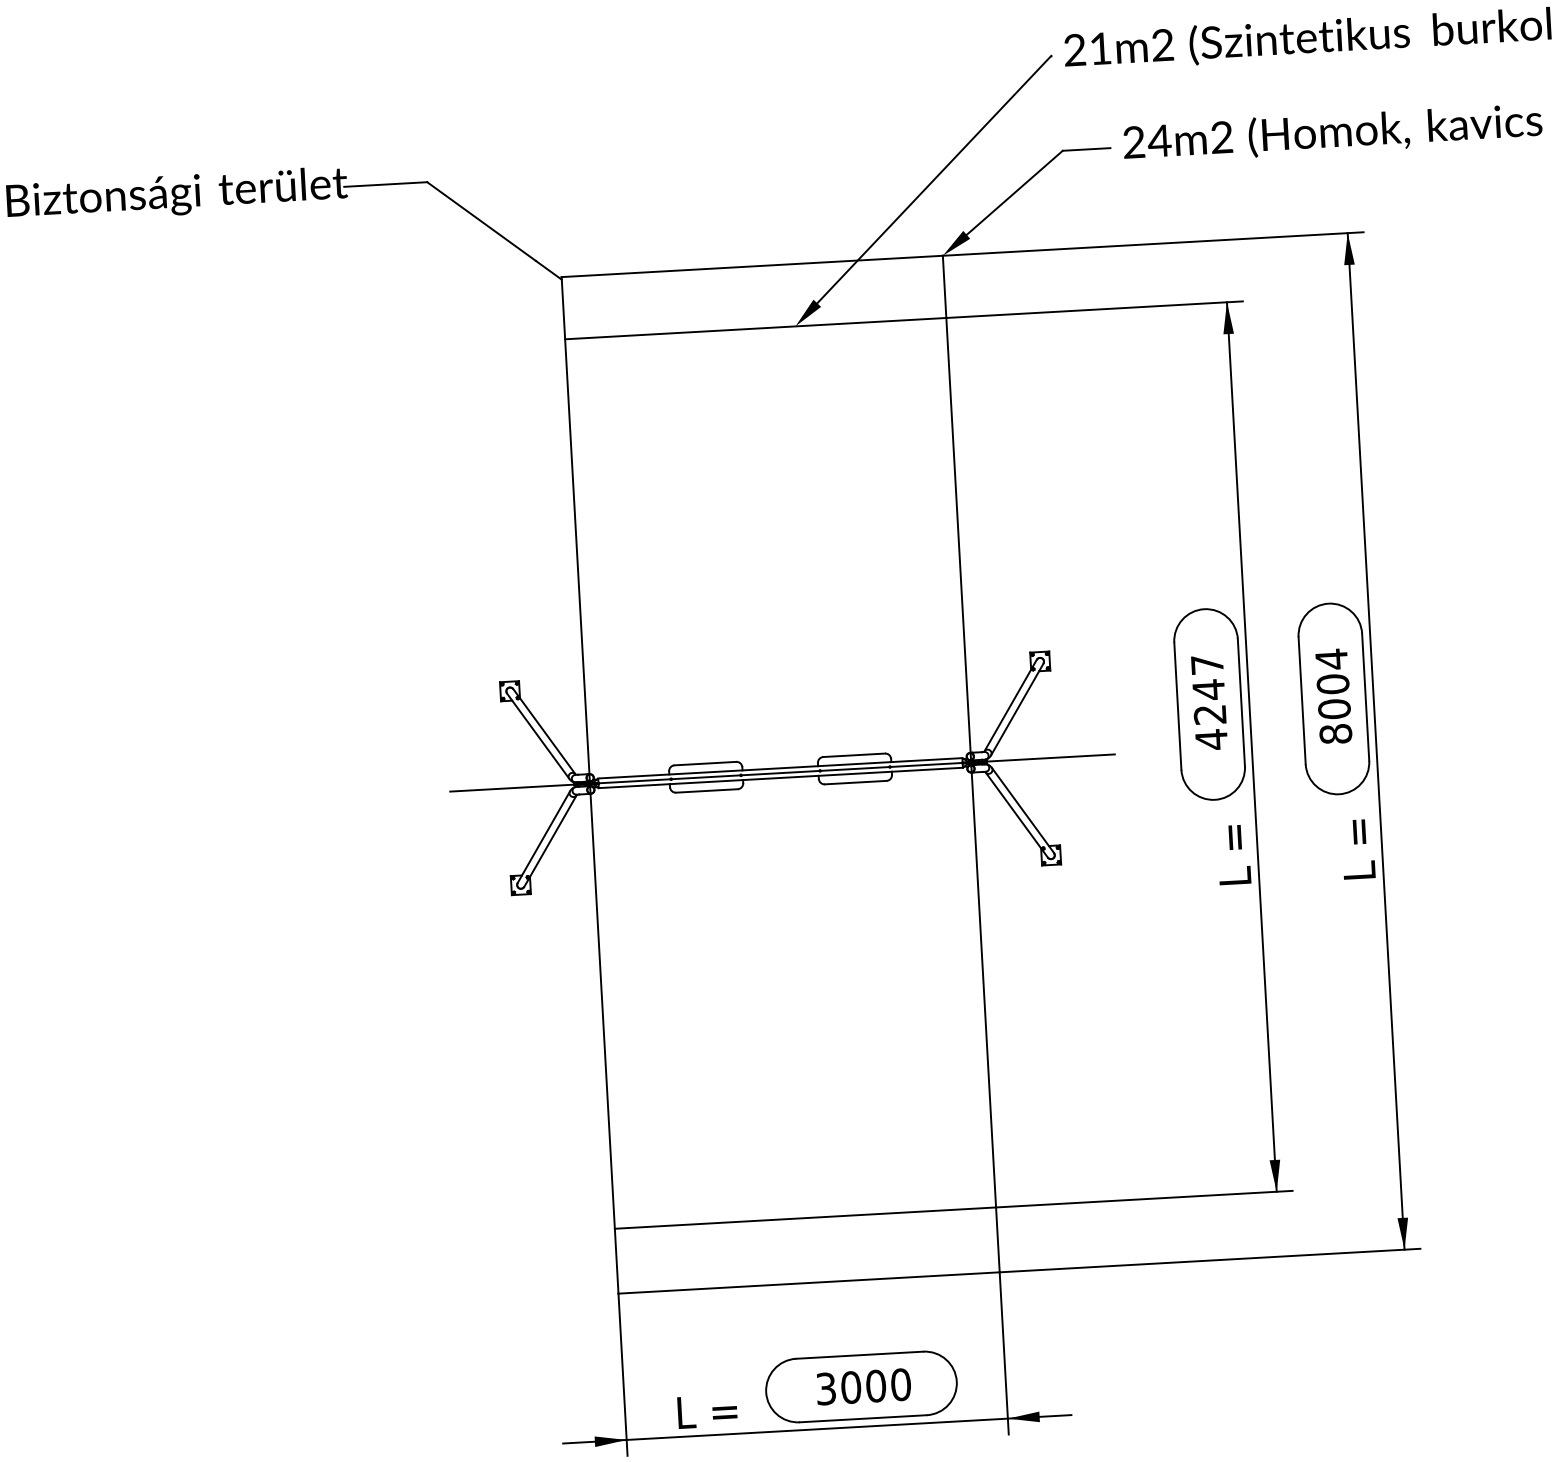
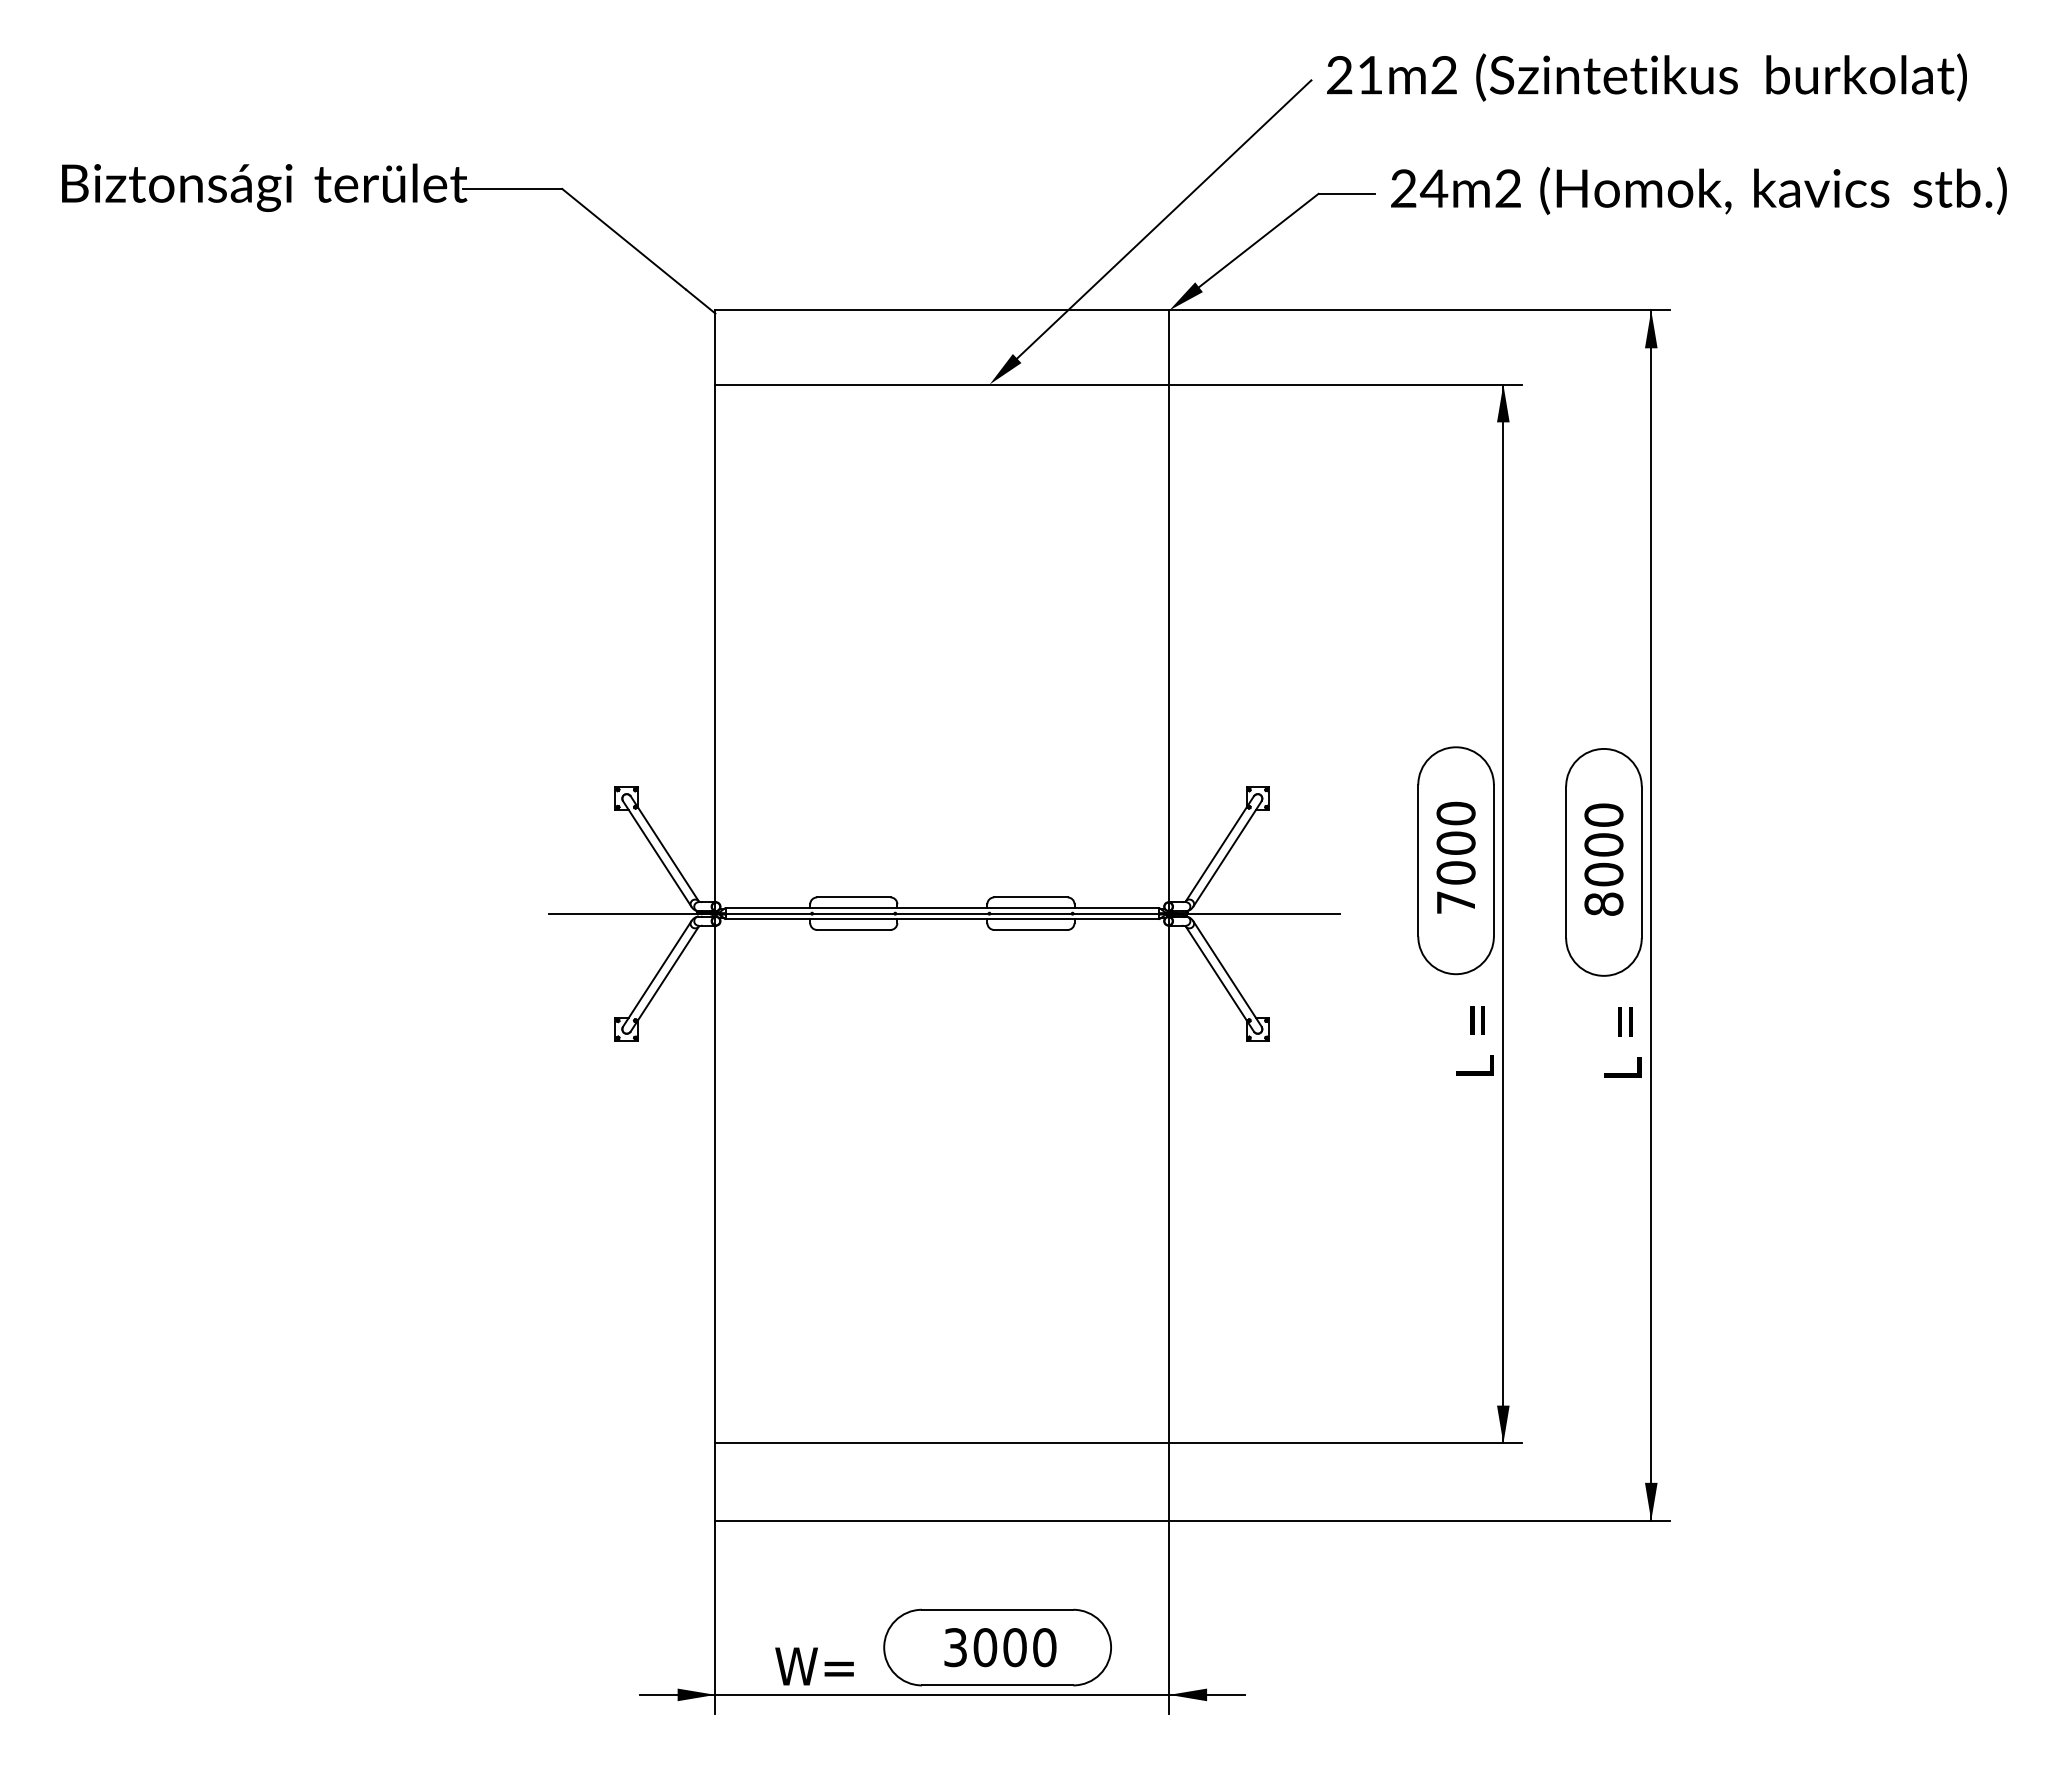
text: (1331, 659) -> (1603, 815), 8004 -> 8000
text: (1209, 702) -> (1455, 858), 4247 -> 7000
text: (708, 1411) -> (814, 1666), L = -> W=

